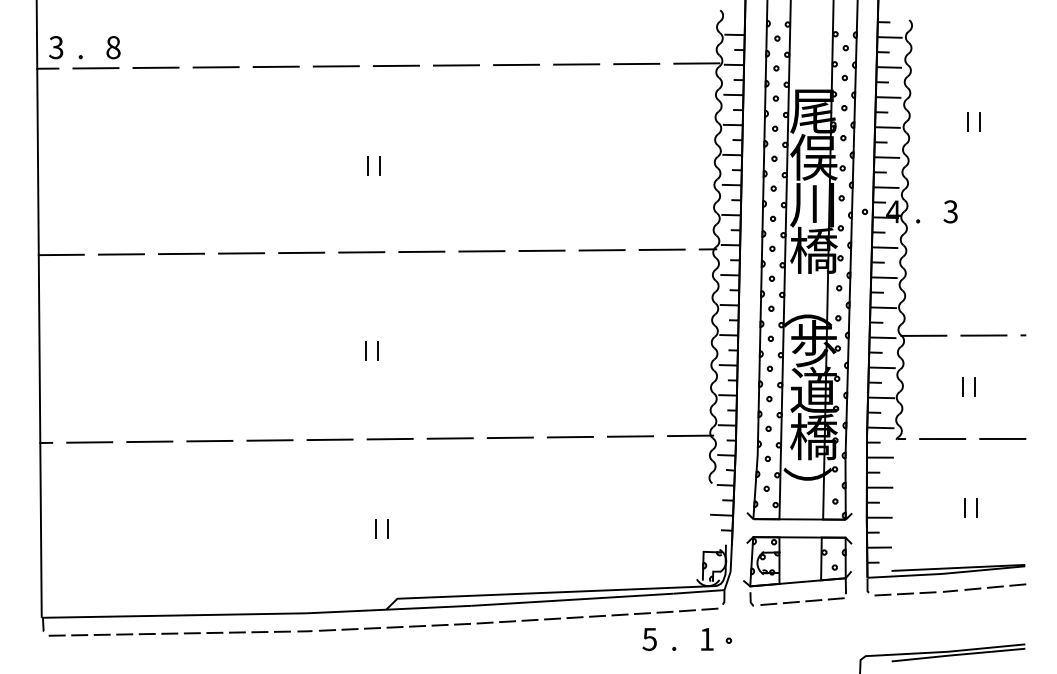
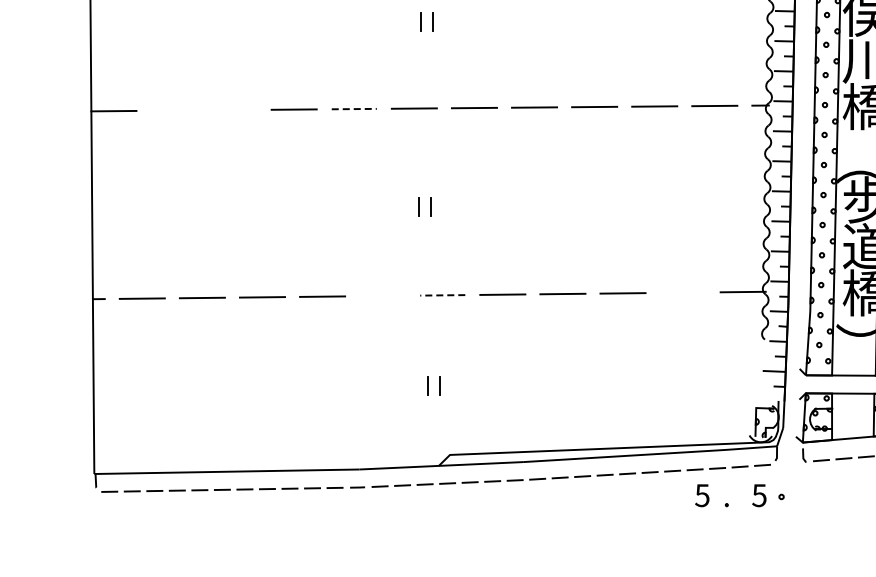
line: (301, 252) -> (354, 108), solid -> dashed
line: (181, 253) -> (234, 109), removed
line: (120, 254) -> (173, 110), removed
line: (630, 436) -> (683, 292), removed
line: (329, 439) -> (382, 295), removed
line: (390, 439) -> (443, 295), solid -> dashed
text: (706, 639) -> (759, 495), 1 -> 5

